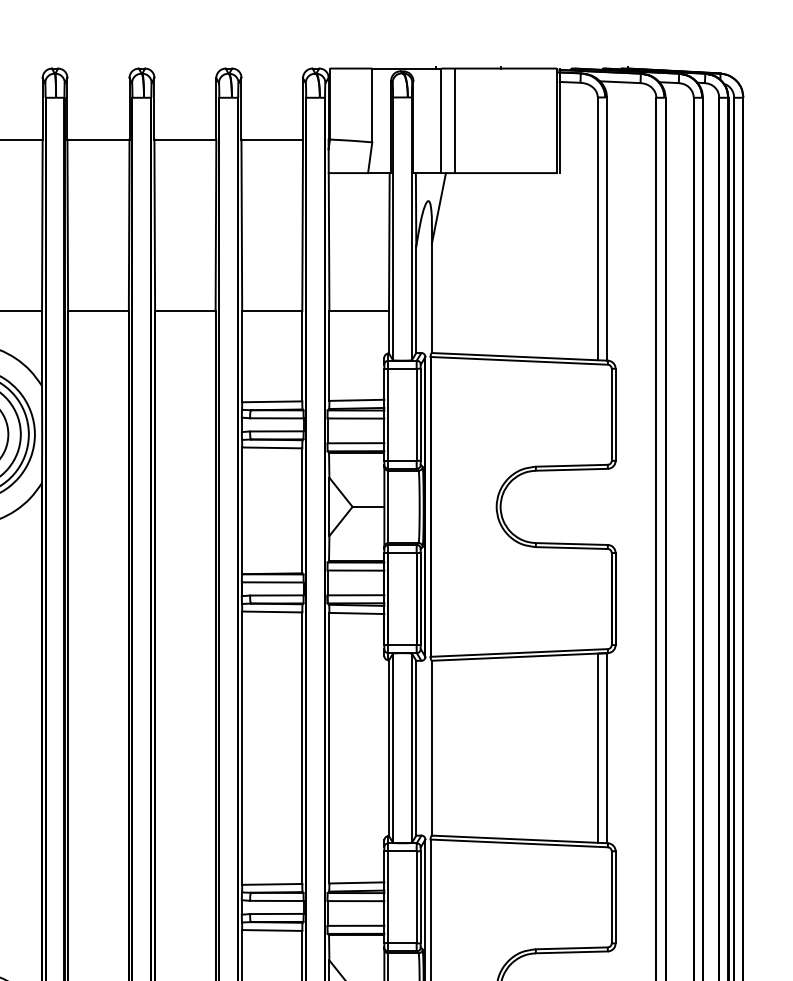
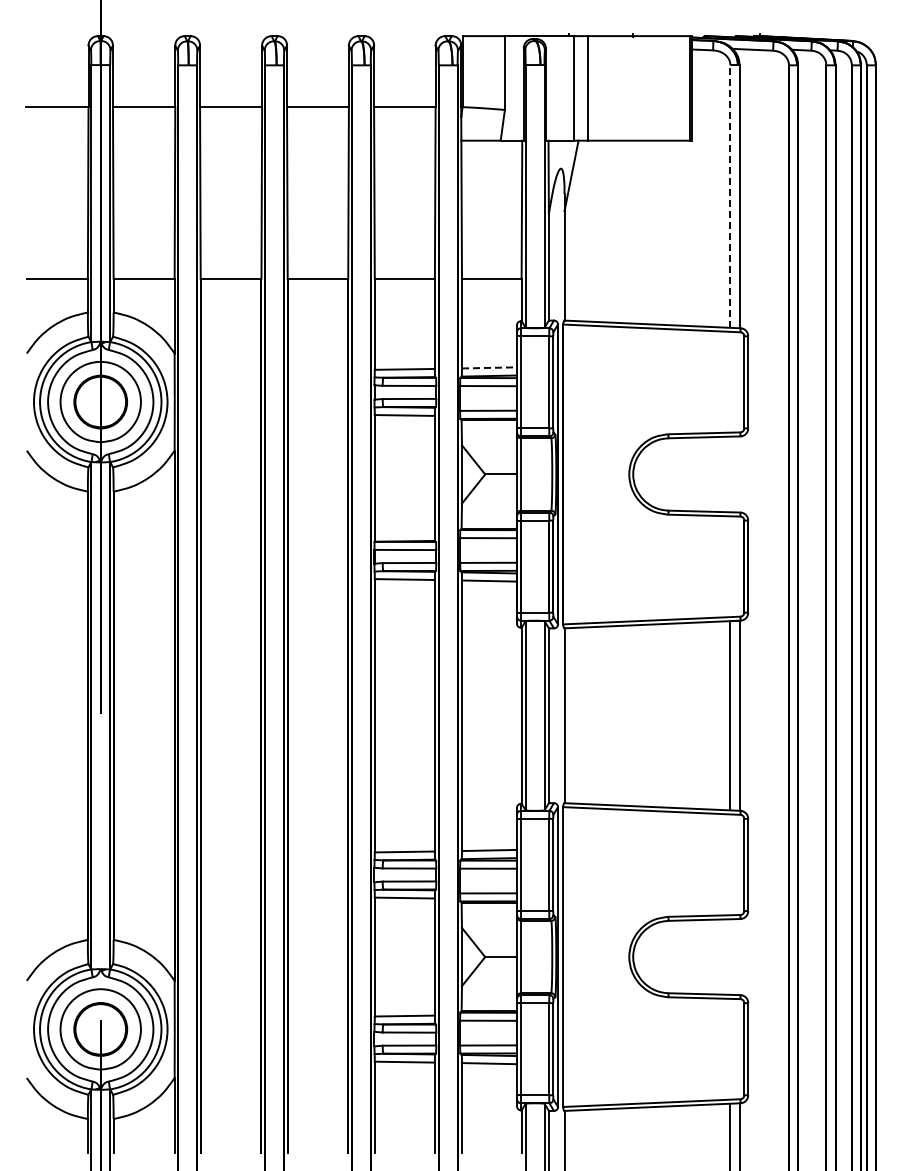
line: (597, 227) -> (730, 195), solid -> dashed
line: (356, 399) -> (489, 367), solid -> dashed

